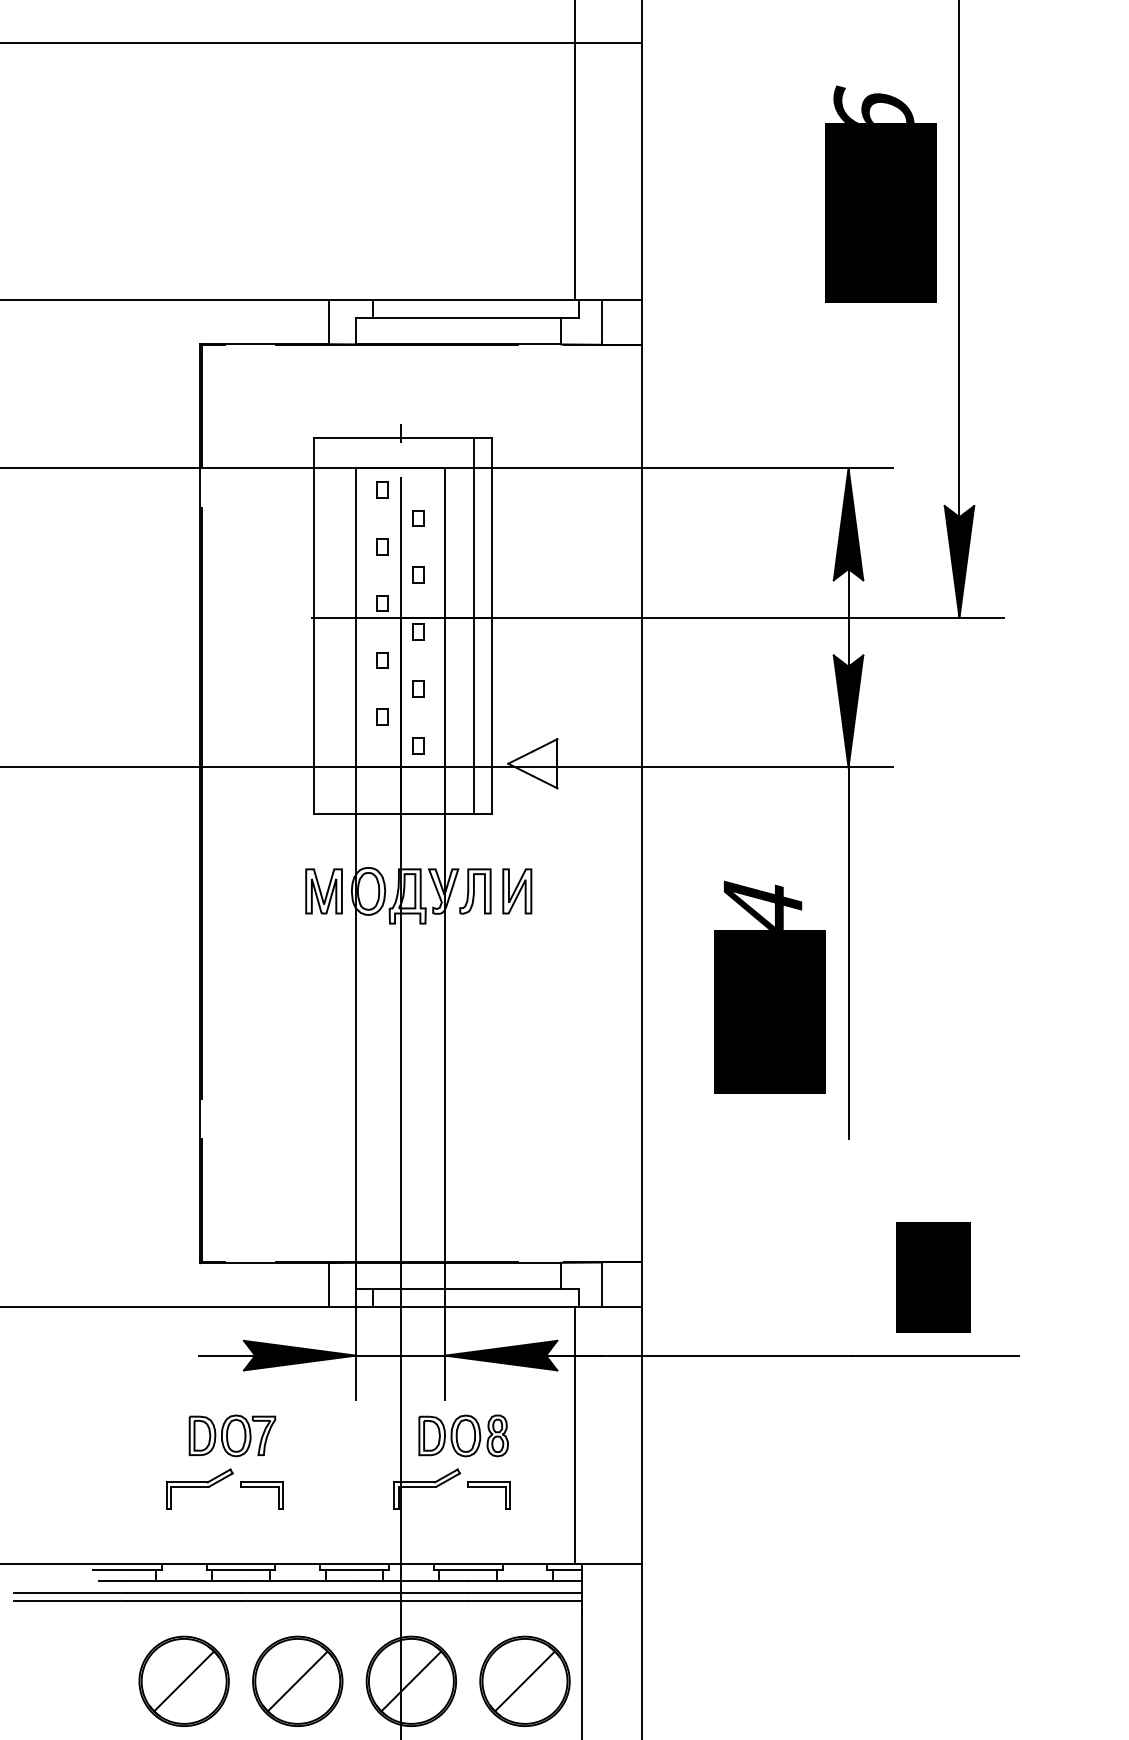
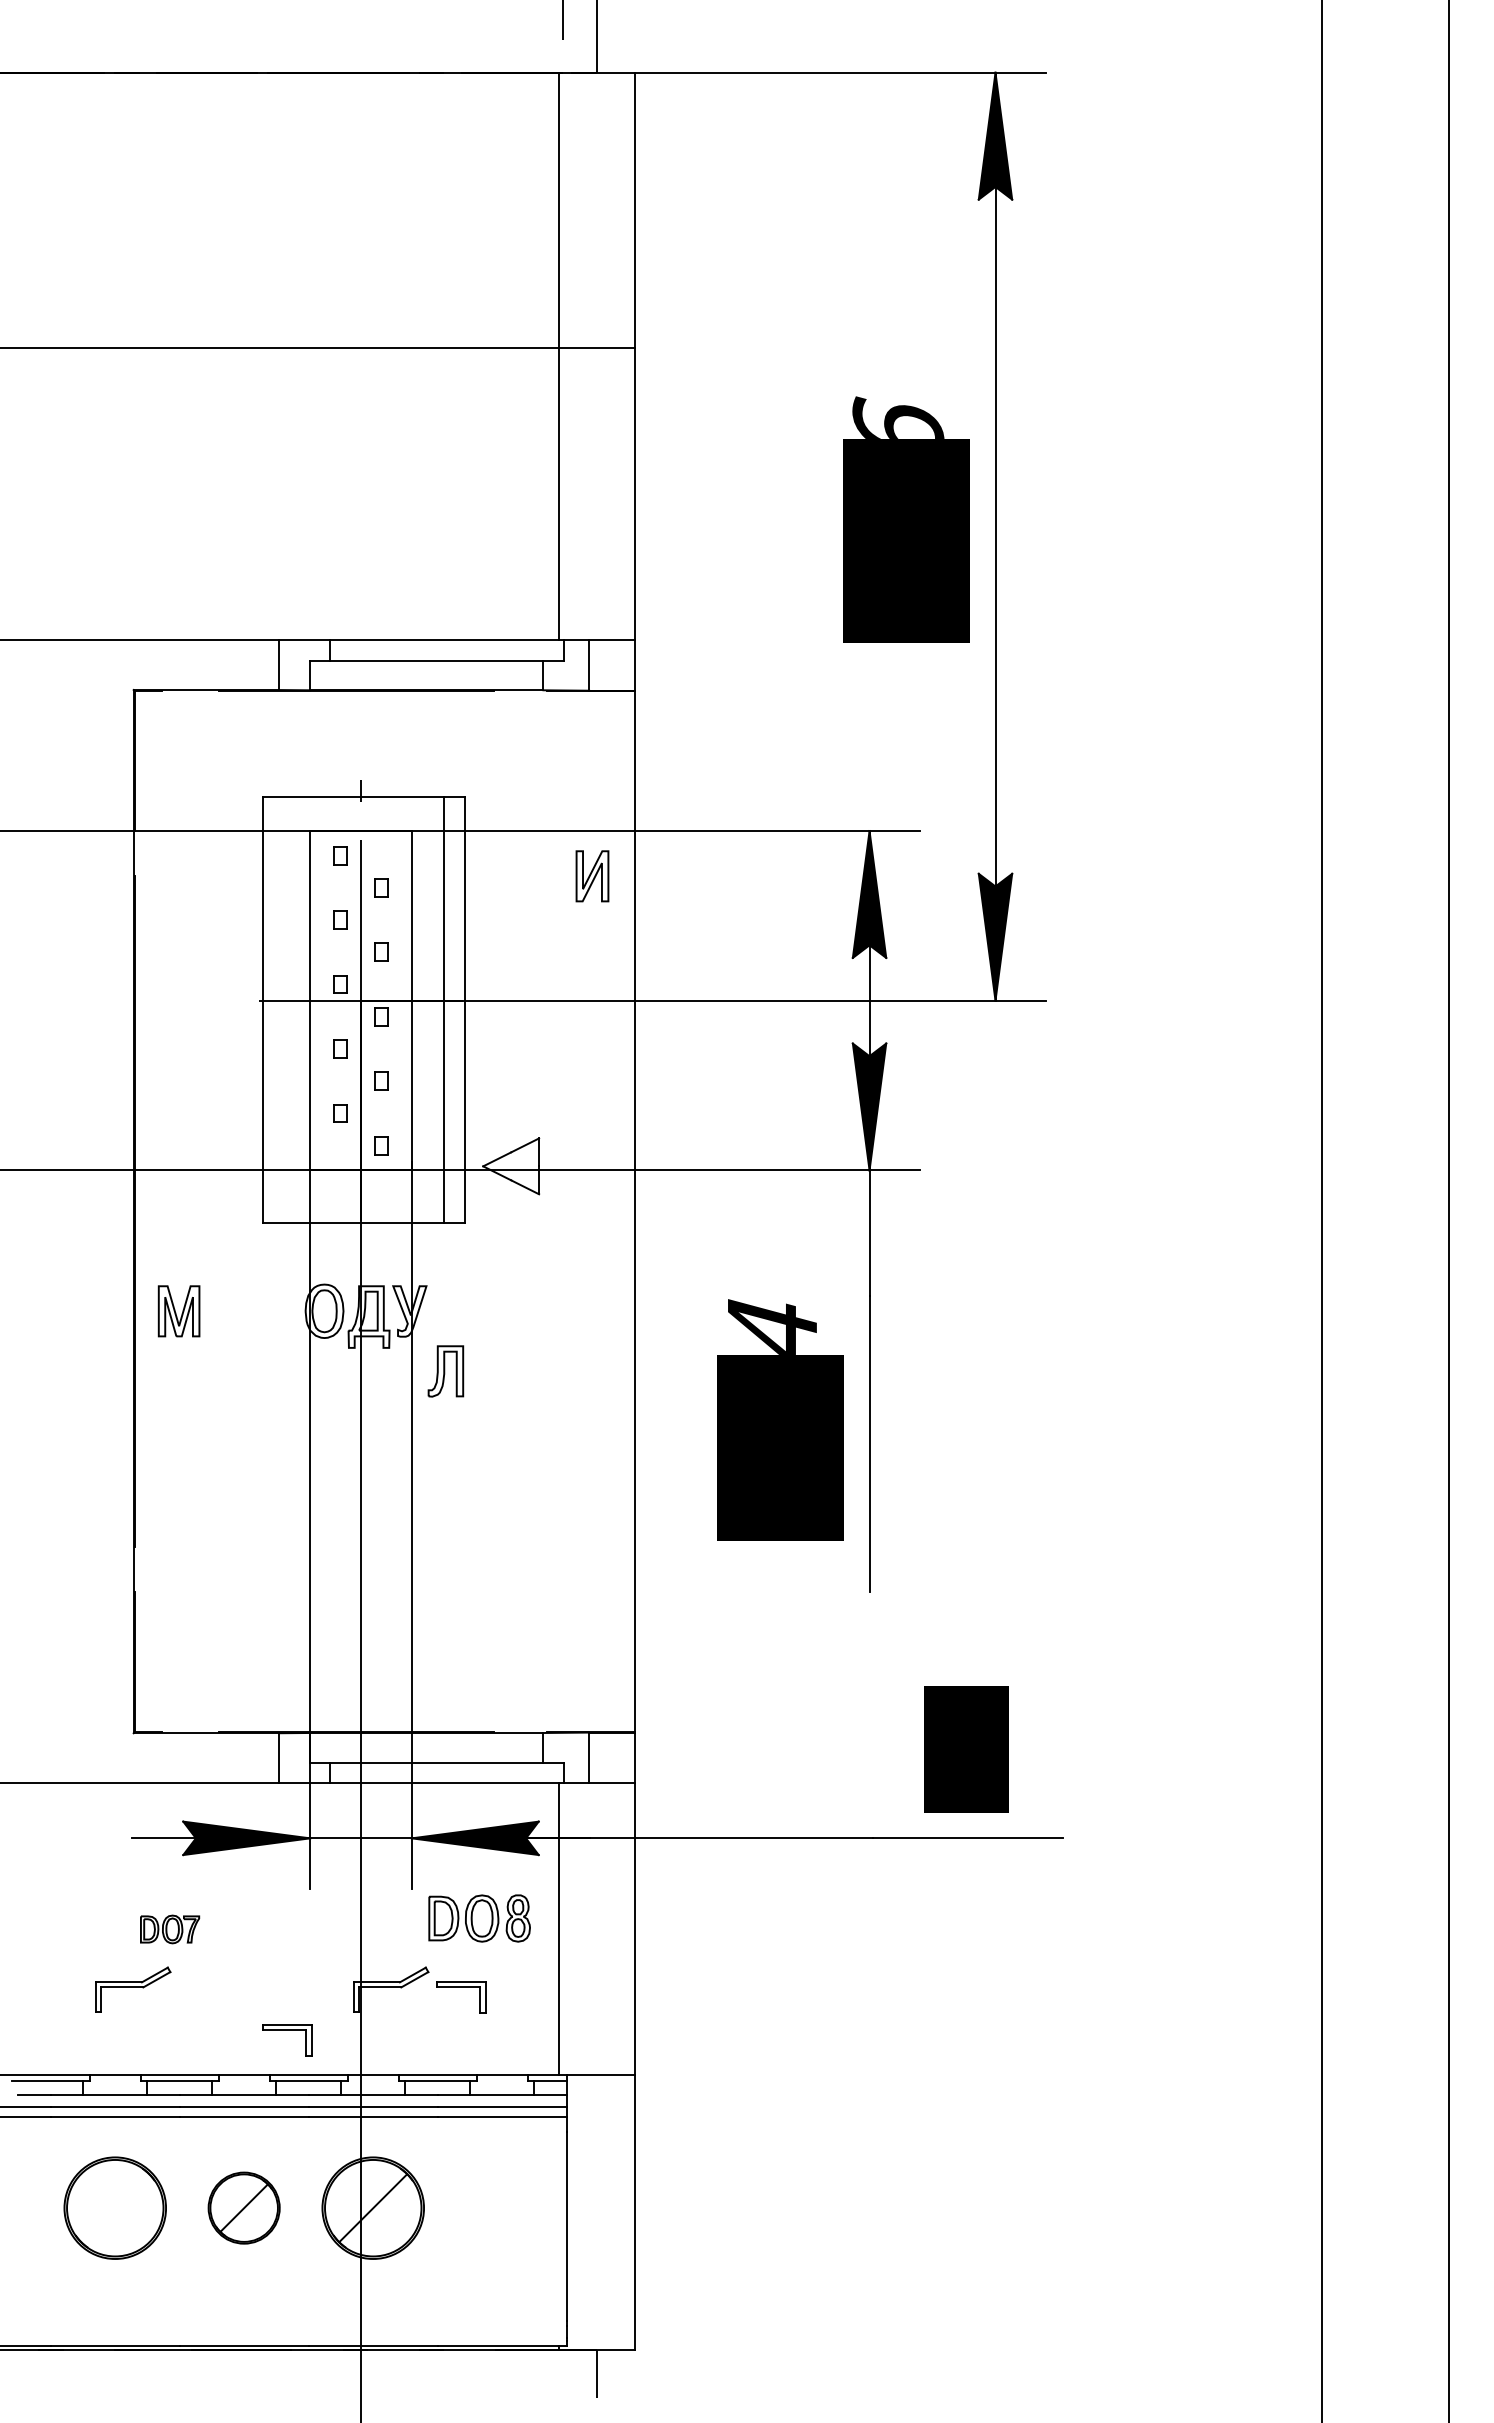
part: (323, 891) -> (178, 1311), moved
part: (475, 891) -> (445, 1371), moved
part: (517, 891) -> (592, 876), moved
part: (231, 1435) -> (169, 1929), size x0.6
part: (463, 1435) -> (479, 1918), moved
part: (261, 1487) -> (287, 2030), moved
part: (297, 1680) -> (243, 2207), size x0.7
part: (524, 1680) -> (501, 2207), removed
line: (184, 1681) -> (115, 2208), removed

